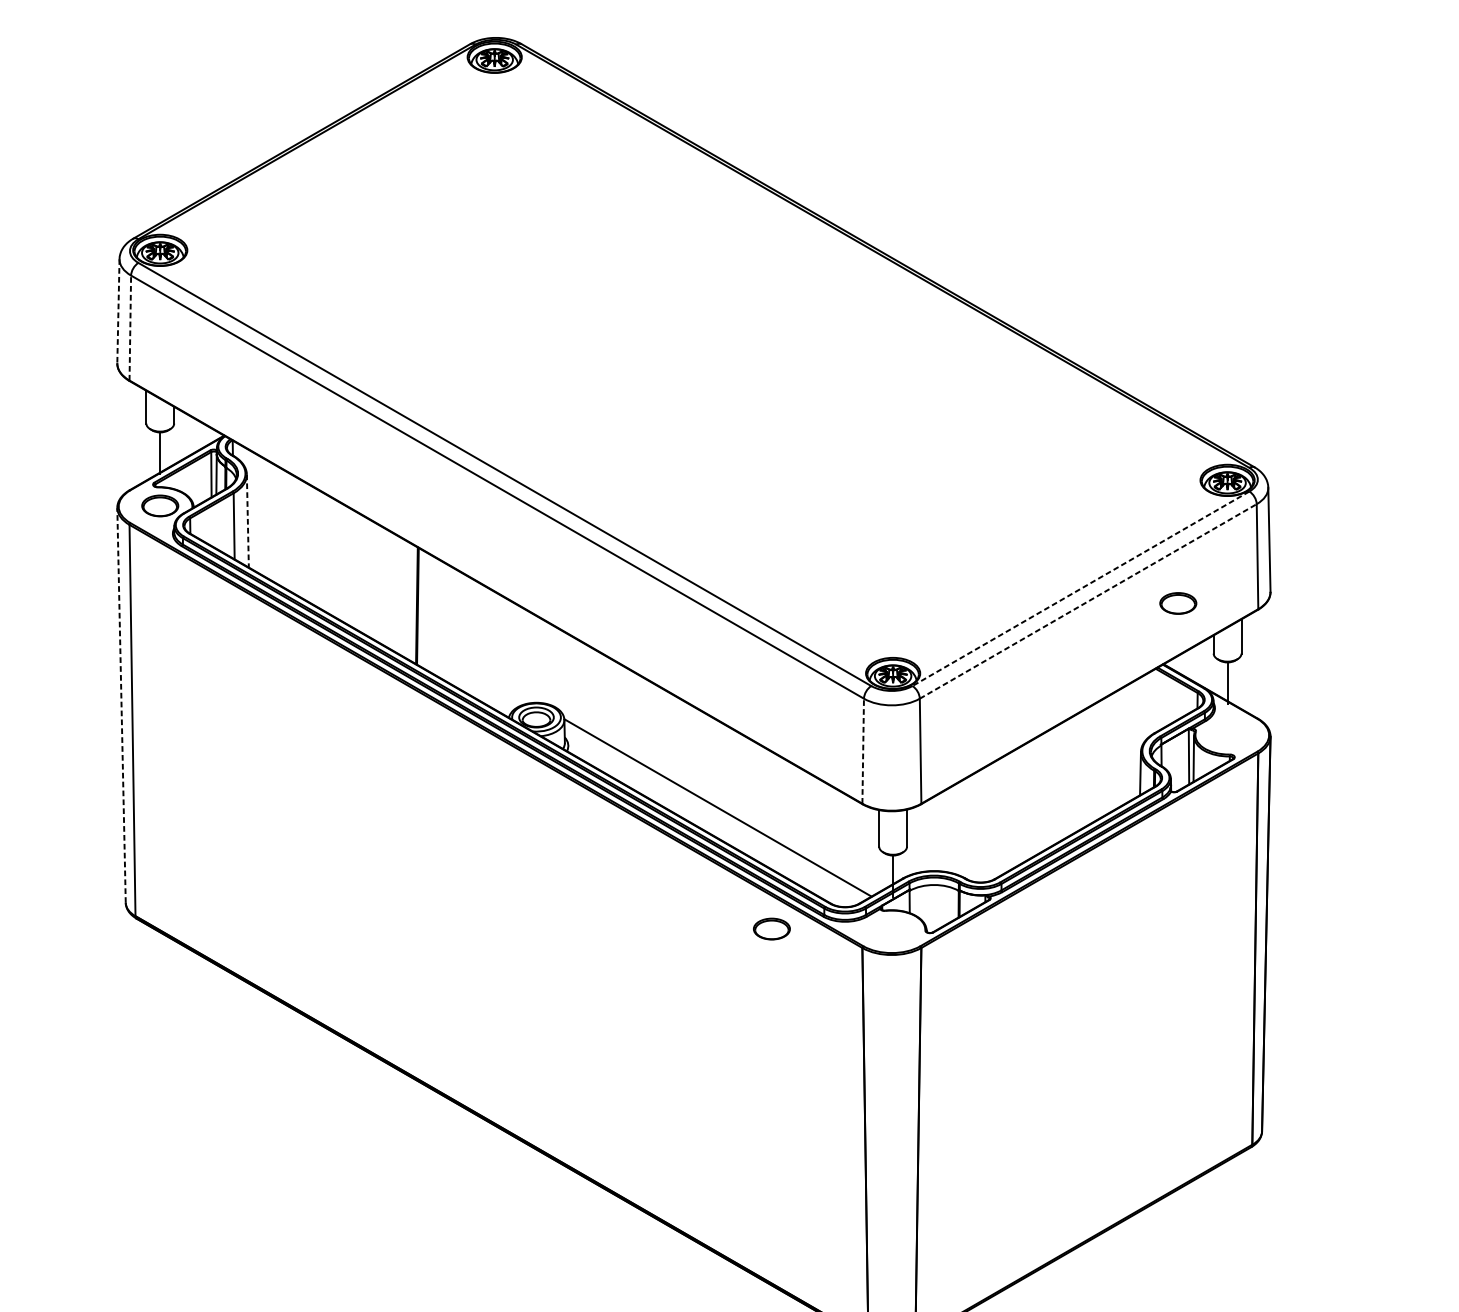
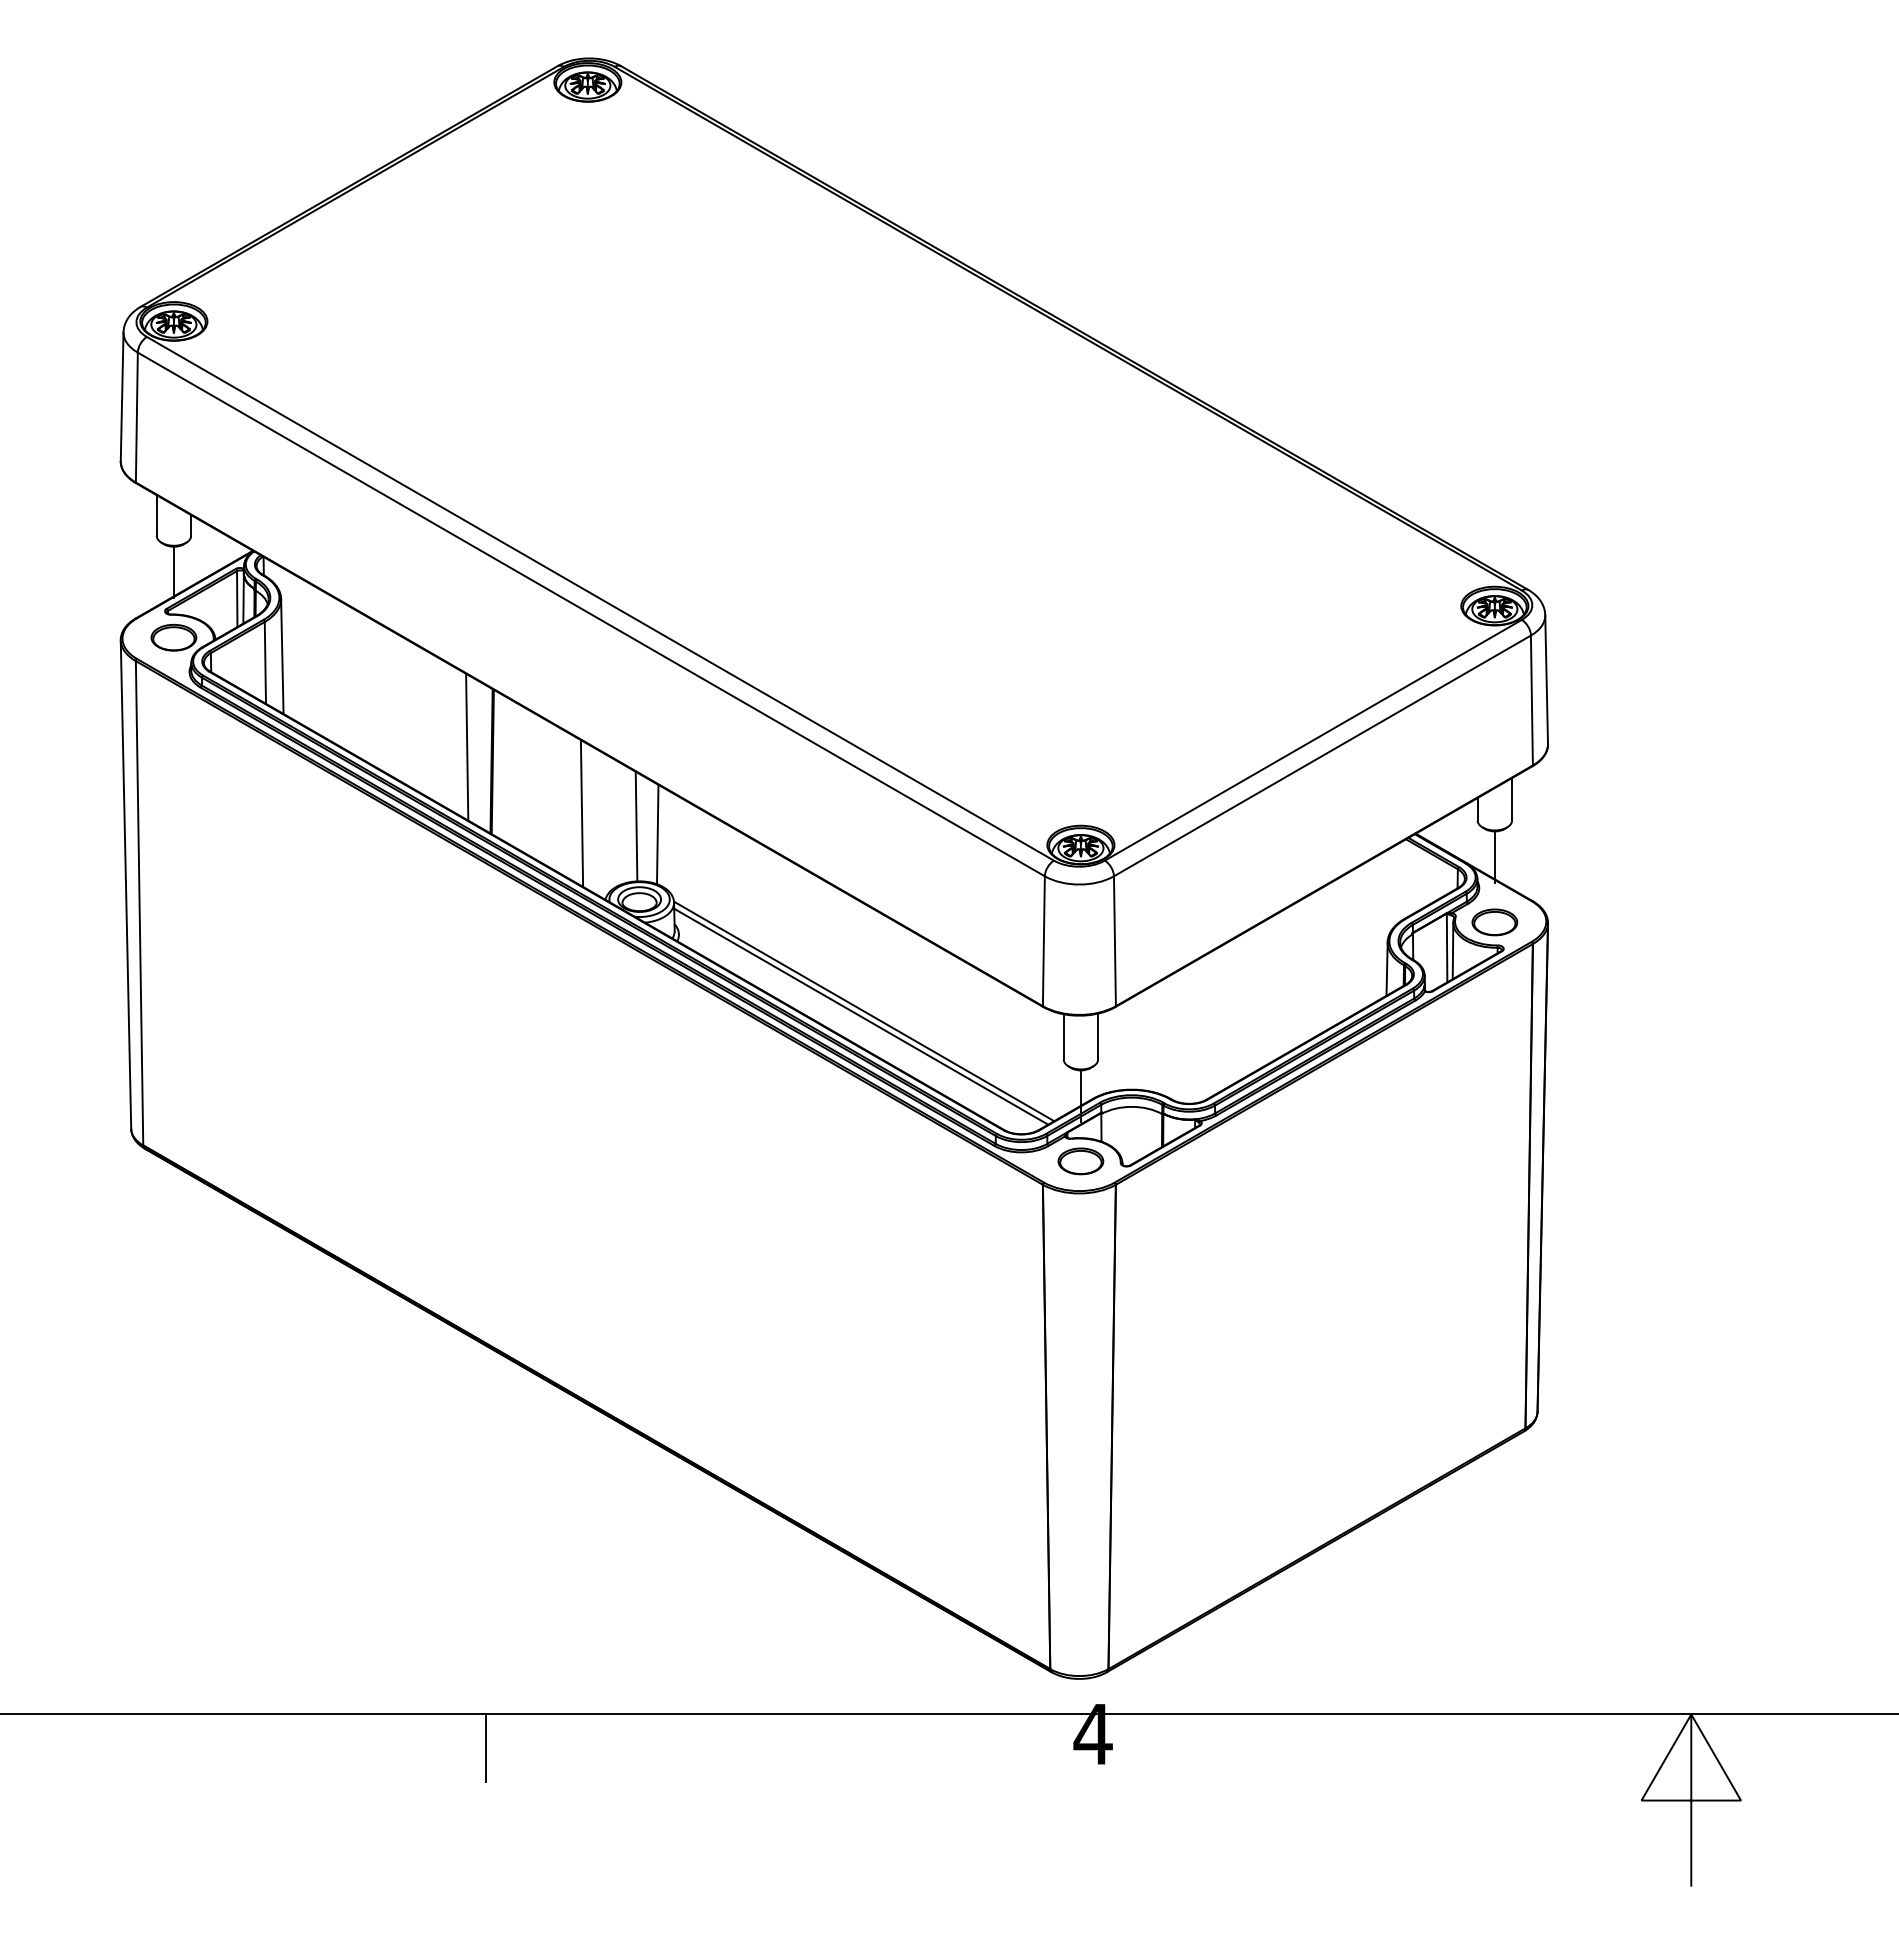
line: (118, 311) -> (122, 397), dashed -> solid
line: (130, 328) -> (136, 417), dashed -> solid
line: (247, 521) -> (282, 656), dashed -> solid
line: (1081, 588) -> (1313, 740), dashed -> solid
line: (397, 593) -> (467, 746), added
line: (1088, 601) -> (1322, 755), dashed -> solid
part: (1178, 603) -> (1494, 922), moved
line: (489, 647) -> (581, 813), added
line: (534, 658) -> (636, 826), added
line: (550, 664) -> (657, 834), added
line: (121, 705) -> (125, 884), dashed -> solid
line: (862, 751) -> (1043, 941), dashed -> solid
line: (715, 811) -> (861, 1016), added
part: (771, 929) -> (1080, 1161), moved

